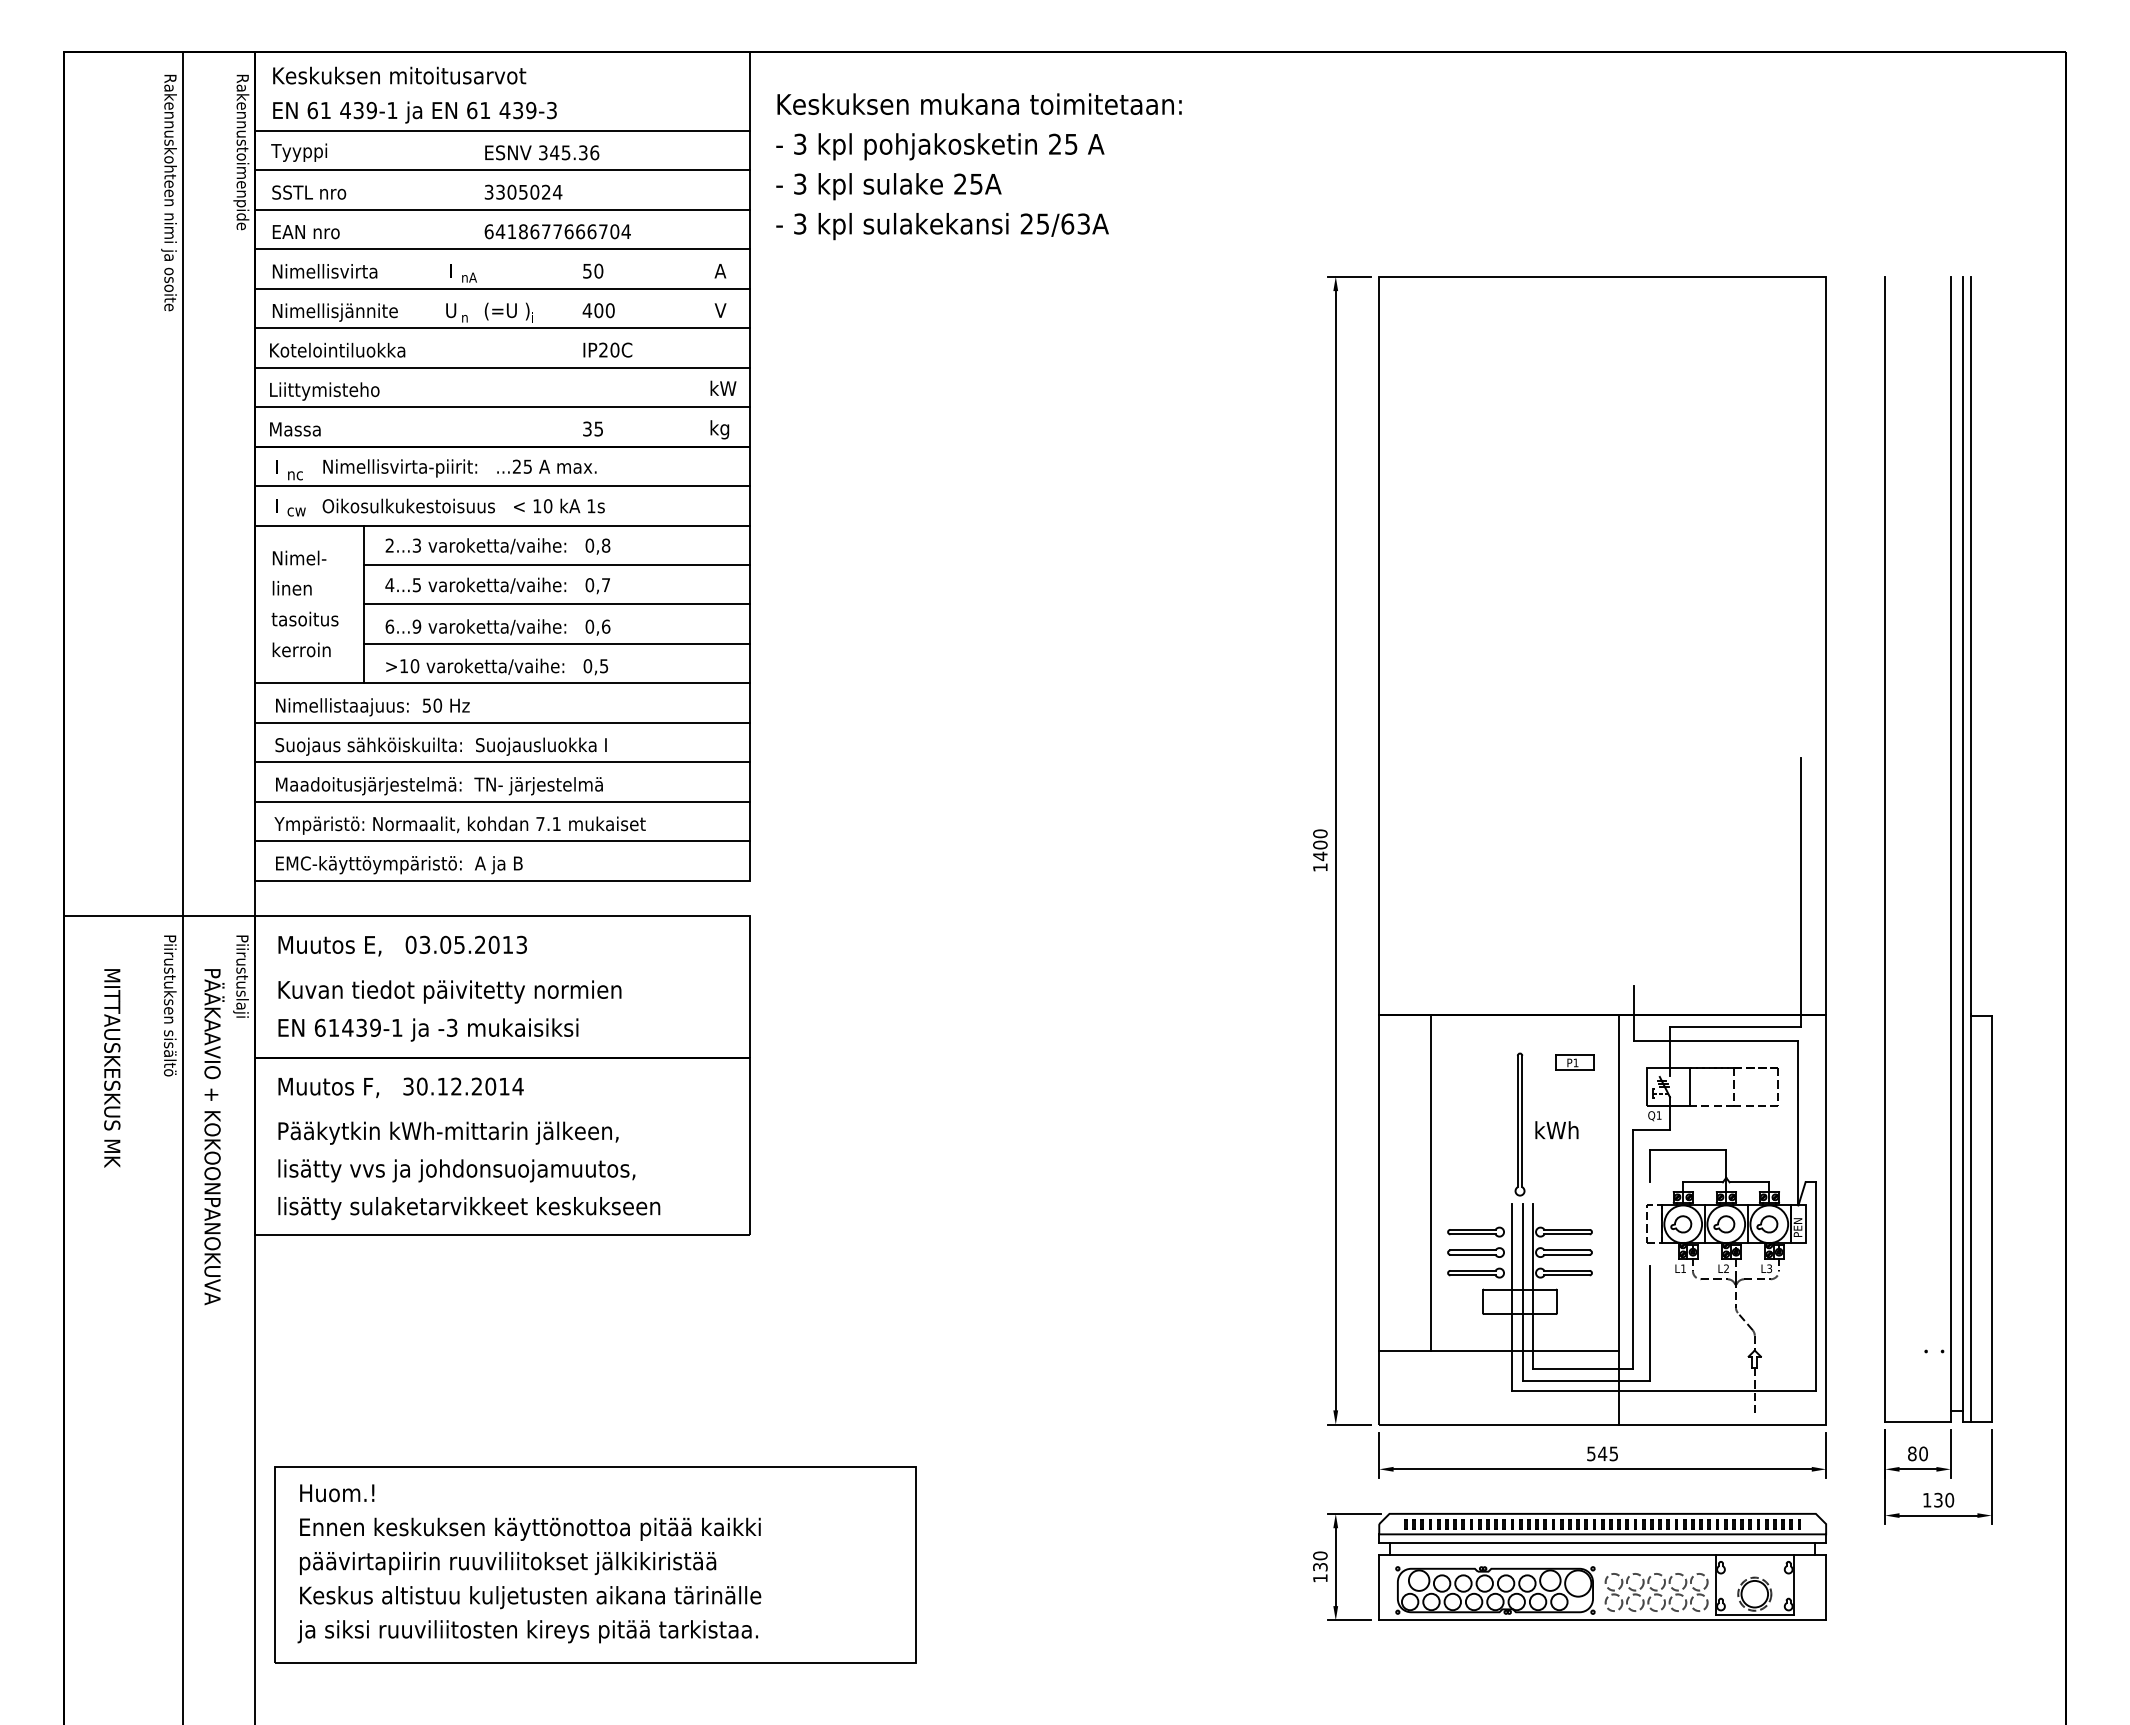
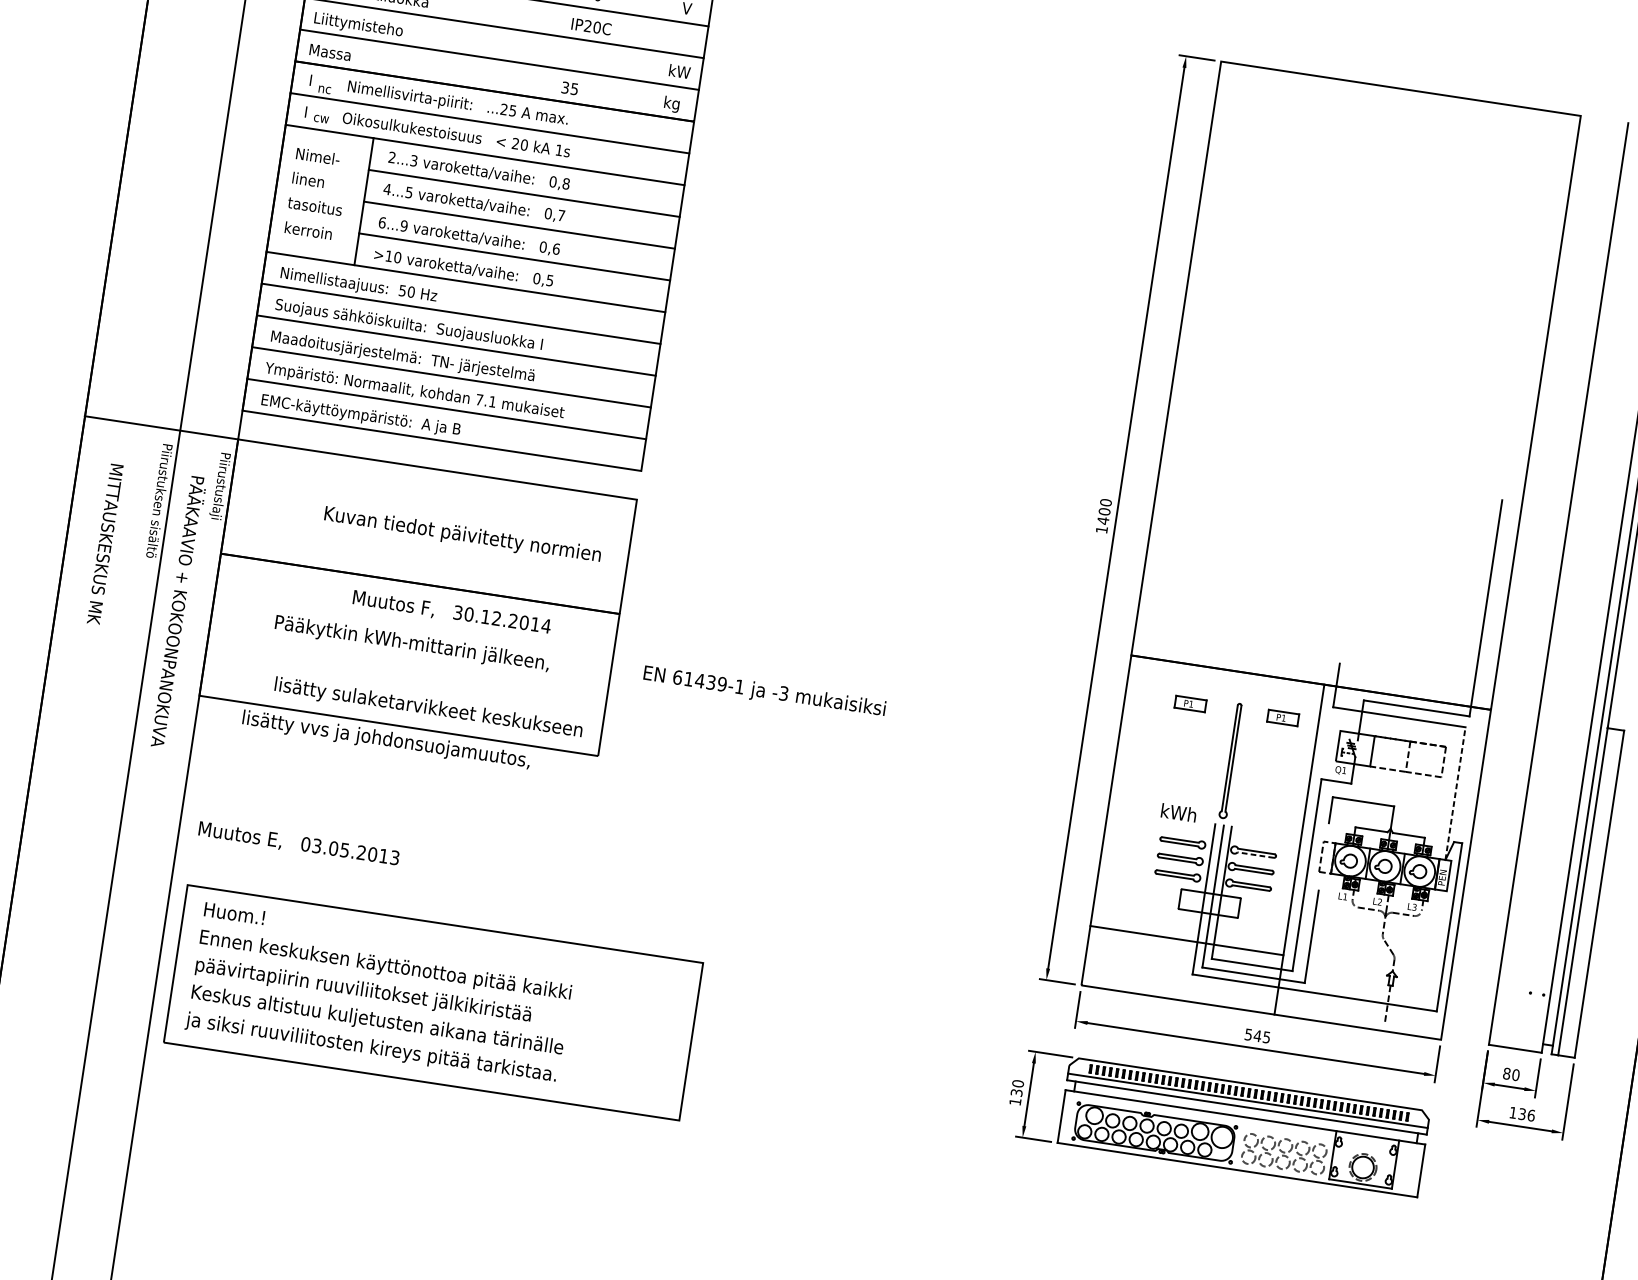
text: (537, 506) -> (515, 144), 10 -> 20
text: (402, 945) -> (298, 843), moved
text: (449, 991) -> (462, 535), moved
text: (428, 1029) -> (764, 692), moved
part: (1459, 1062) -> (1190, 703), added
text: (400, 1087) -> (451, 612), moved
line: (1798, 1122) -> (1455, 793), solid -> dashed
text: (1556, 1130) -> (1178, 813), moved
text: (448, 1132) -> (412, 643), moved
text: (456, 1170) -> (386, 740), moved
line: (1430, 1182) -> (1152, 796), removed
text: (469, 1208) -> (428, 708), moved
line: (1567, 1234) -> (1256, 855), solid -> dashed
text: (1949, 1499) -> (1531, 1114), 130 -> 136

